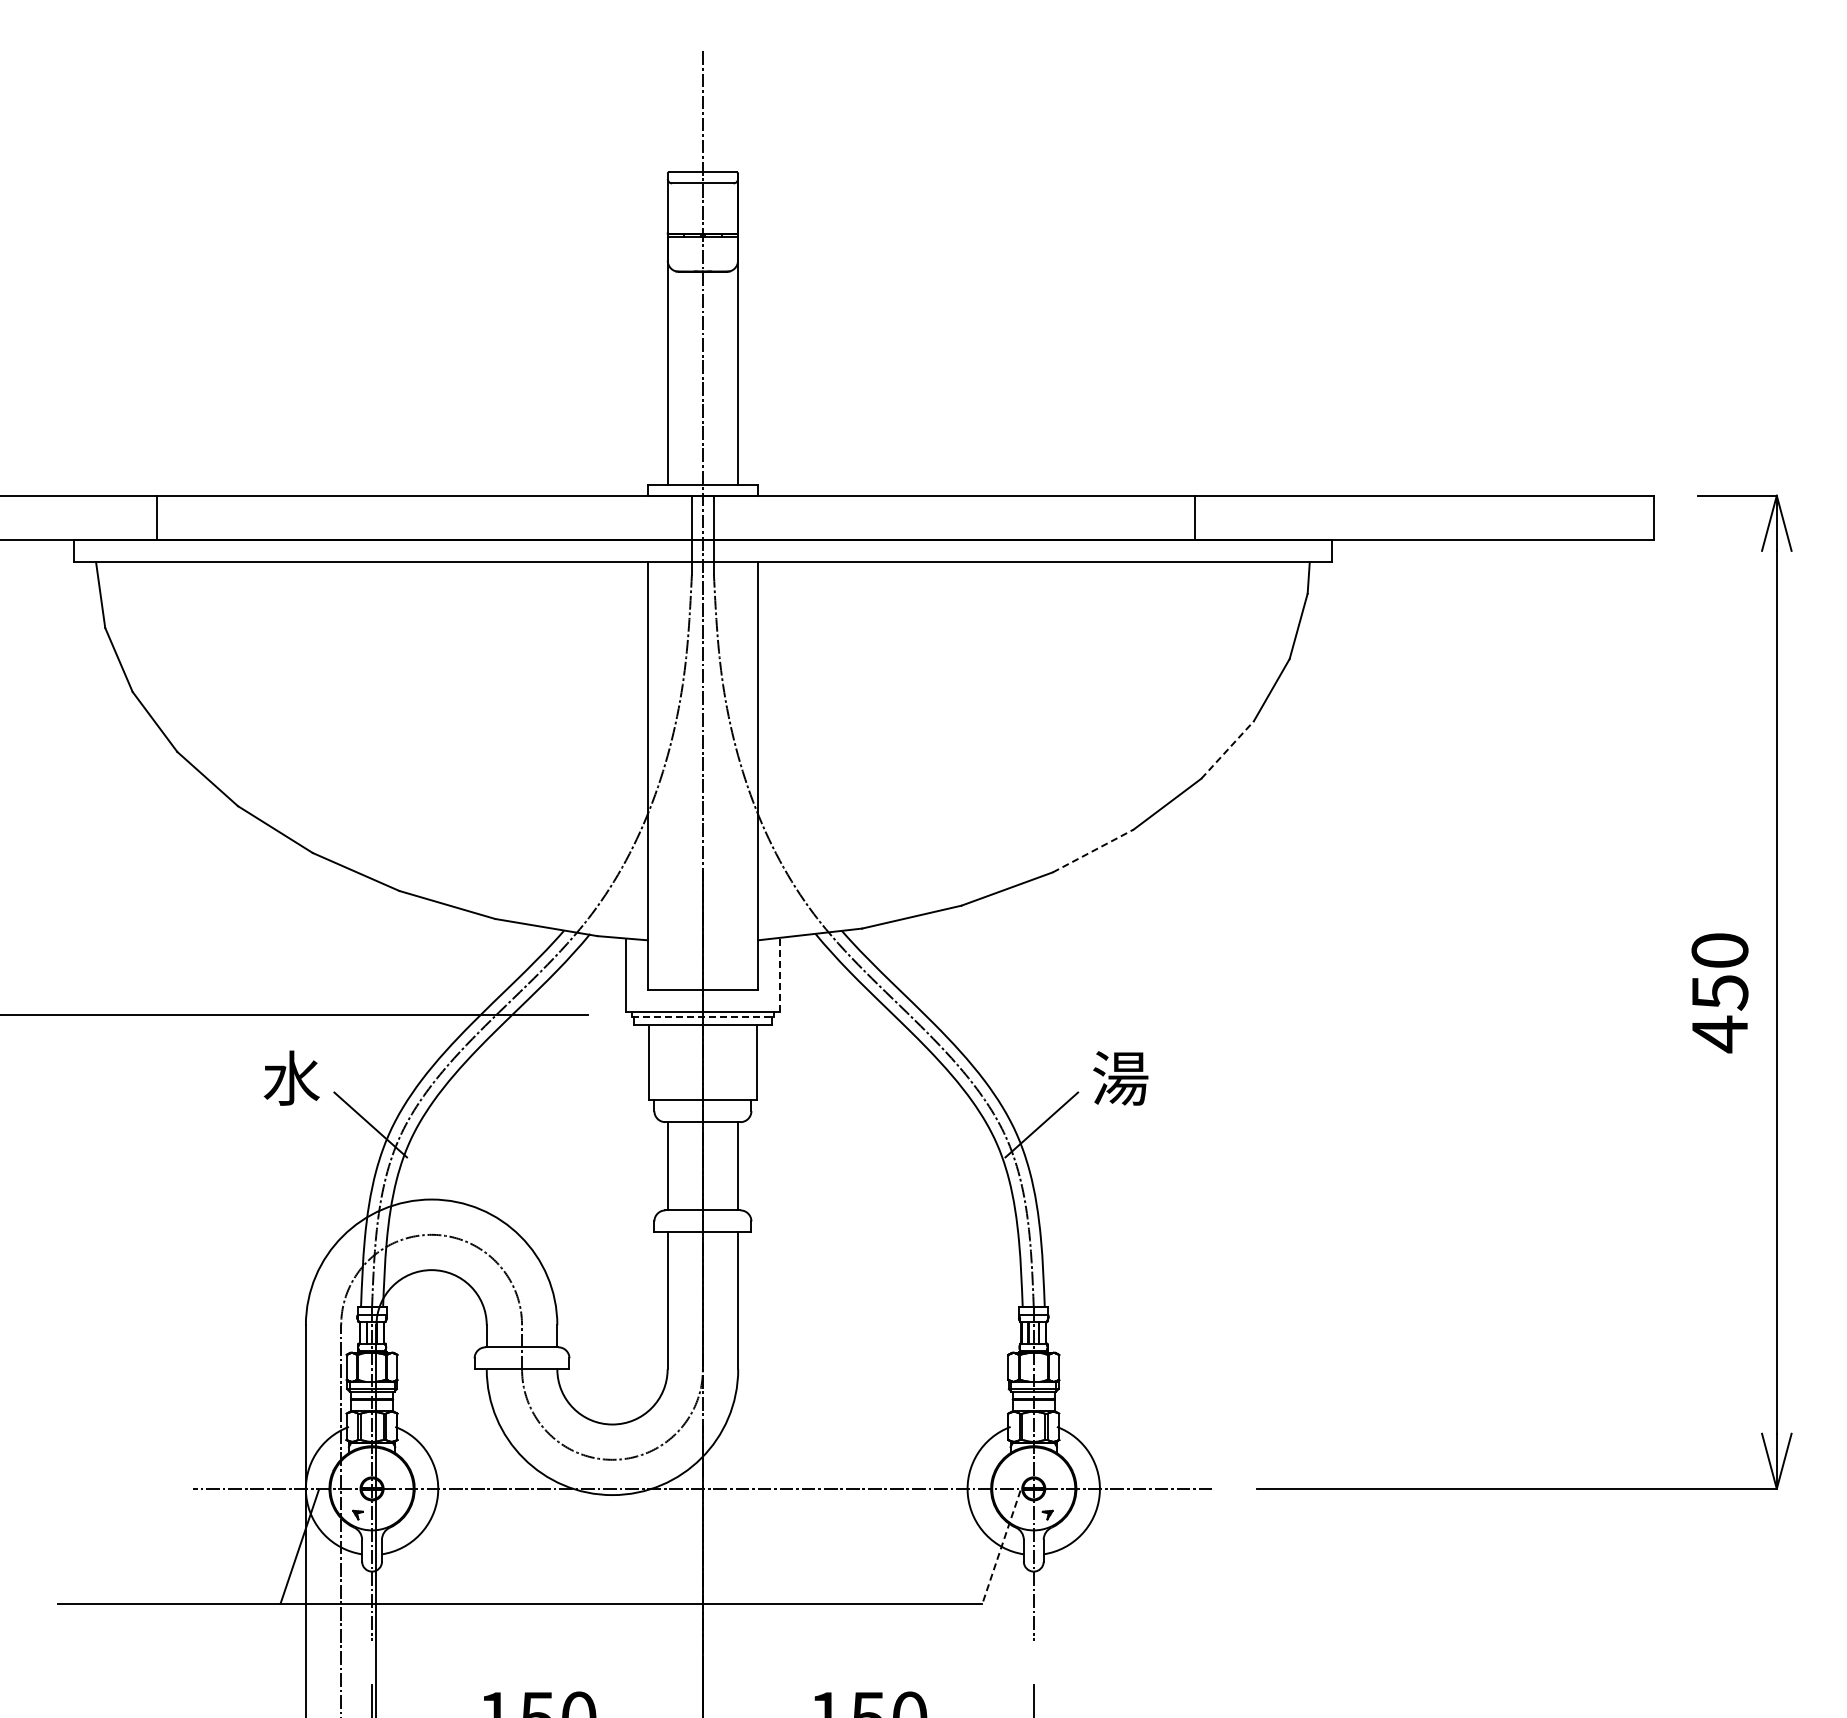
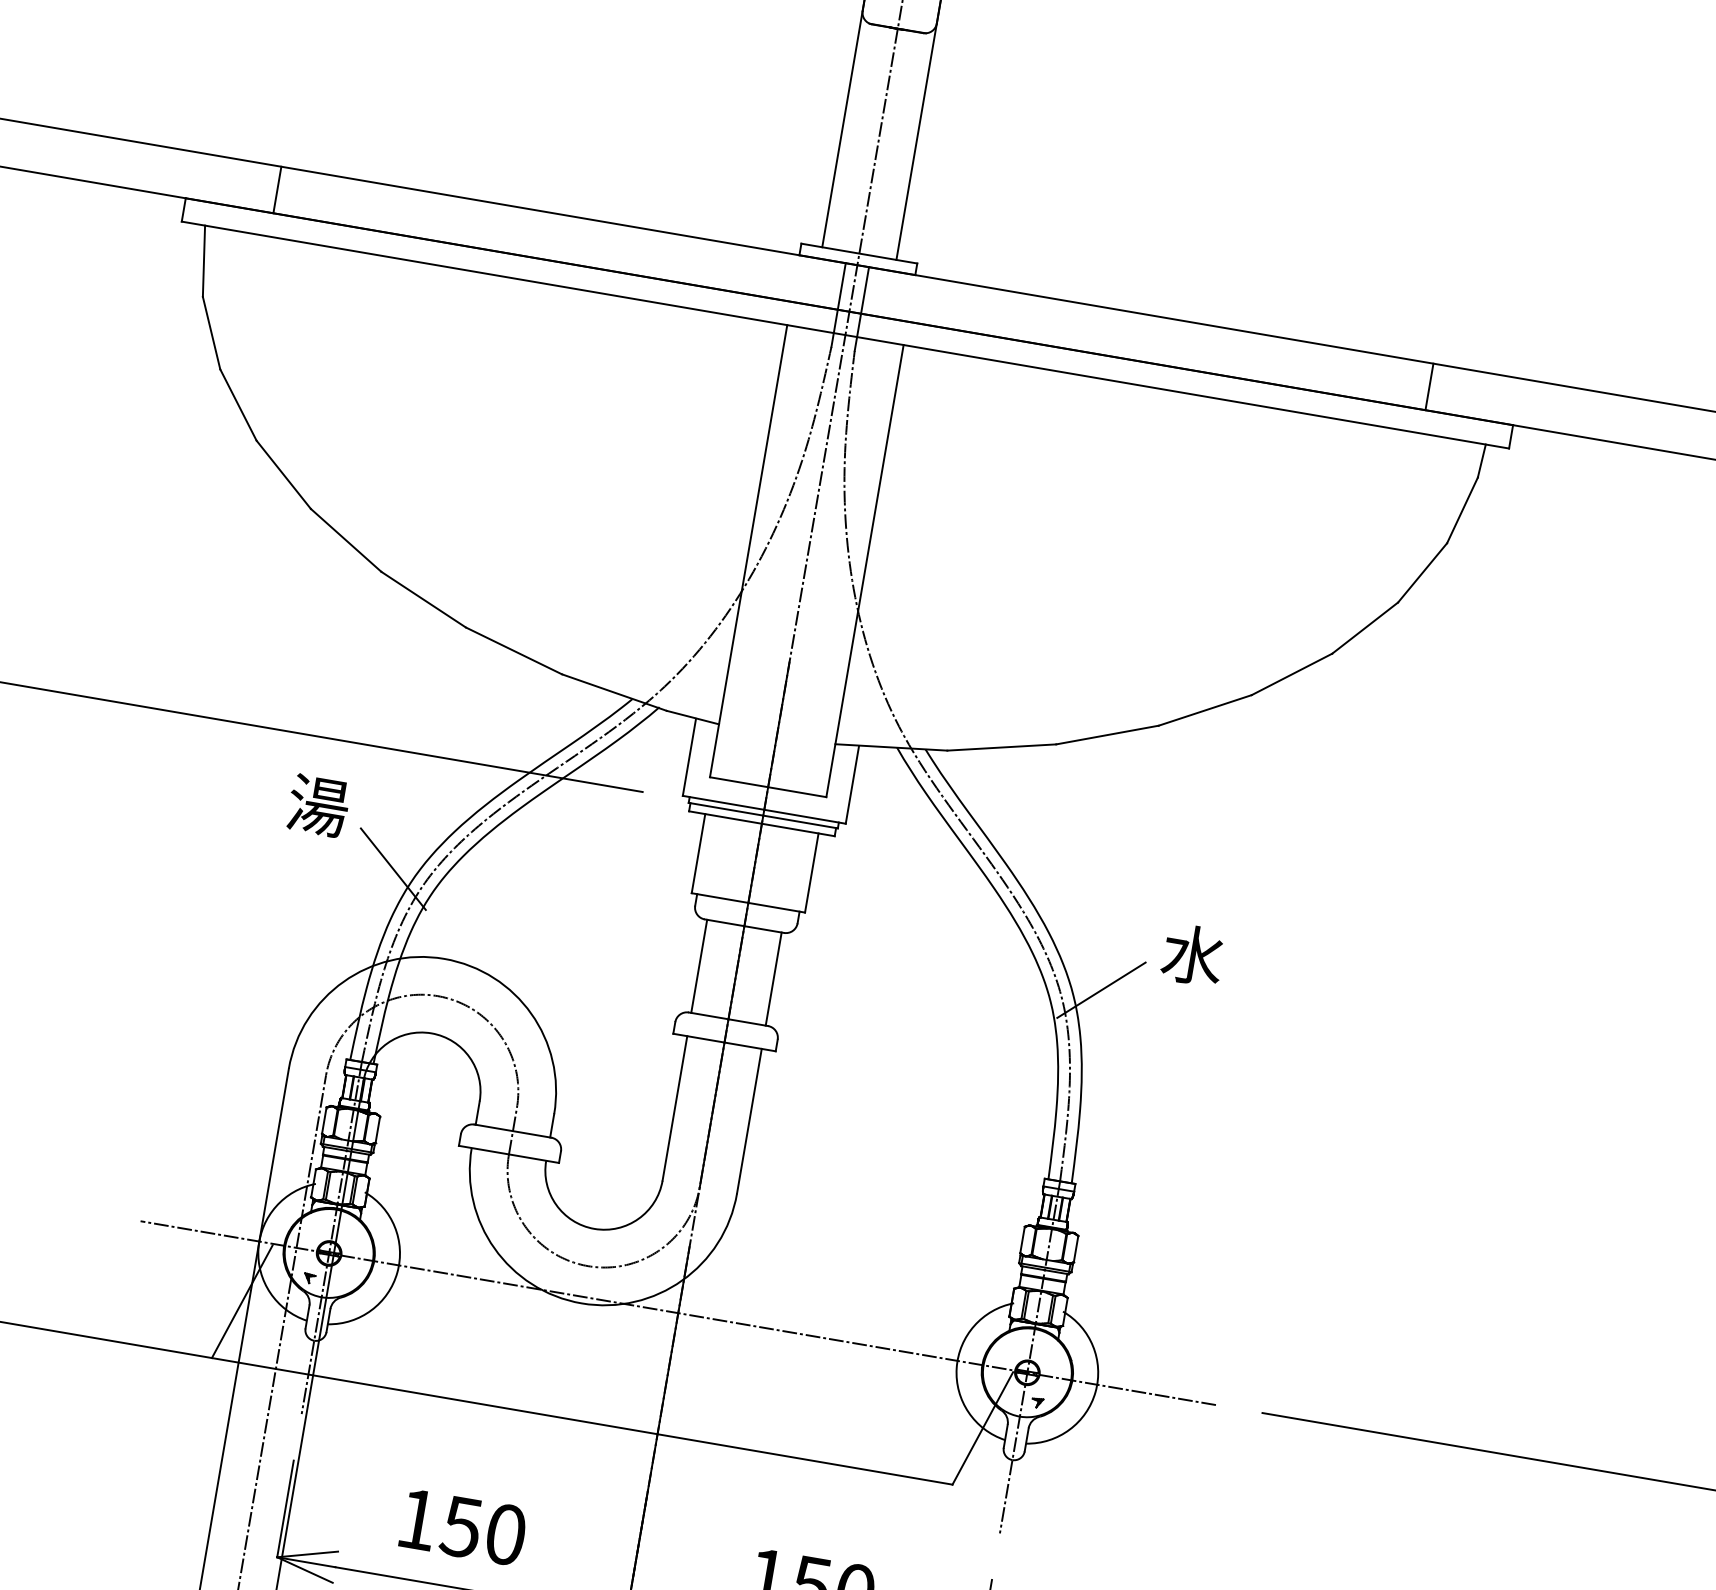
line: (1194, 517) -> (1429, 386), moved
line: (1227, 750) -> (1364, 628), dashed -> solid
line: (1093, 851) -> (1205, 711), dashed -> solid
line: (780, 975) -> (852, 785), dashed -> solid
line: (702, 1017) -> (762, 815), dashed -> solid
text: (291, 1077) -> (318, 804), 水 -> 湯
text: (1120, 1077) -> (1193, 954), 湯 -> 水
line: (1001, 1547) -> (982, 1428), dashed -> solid

